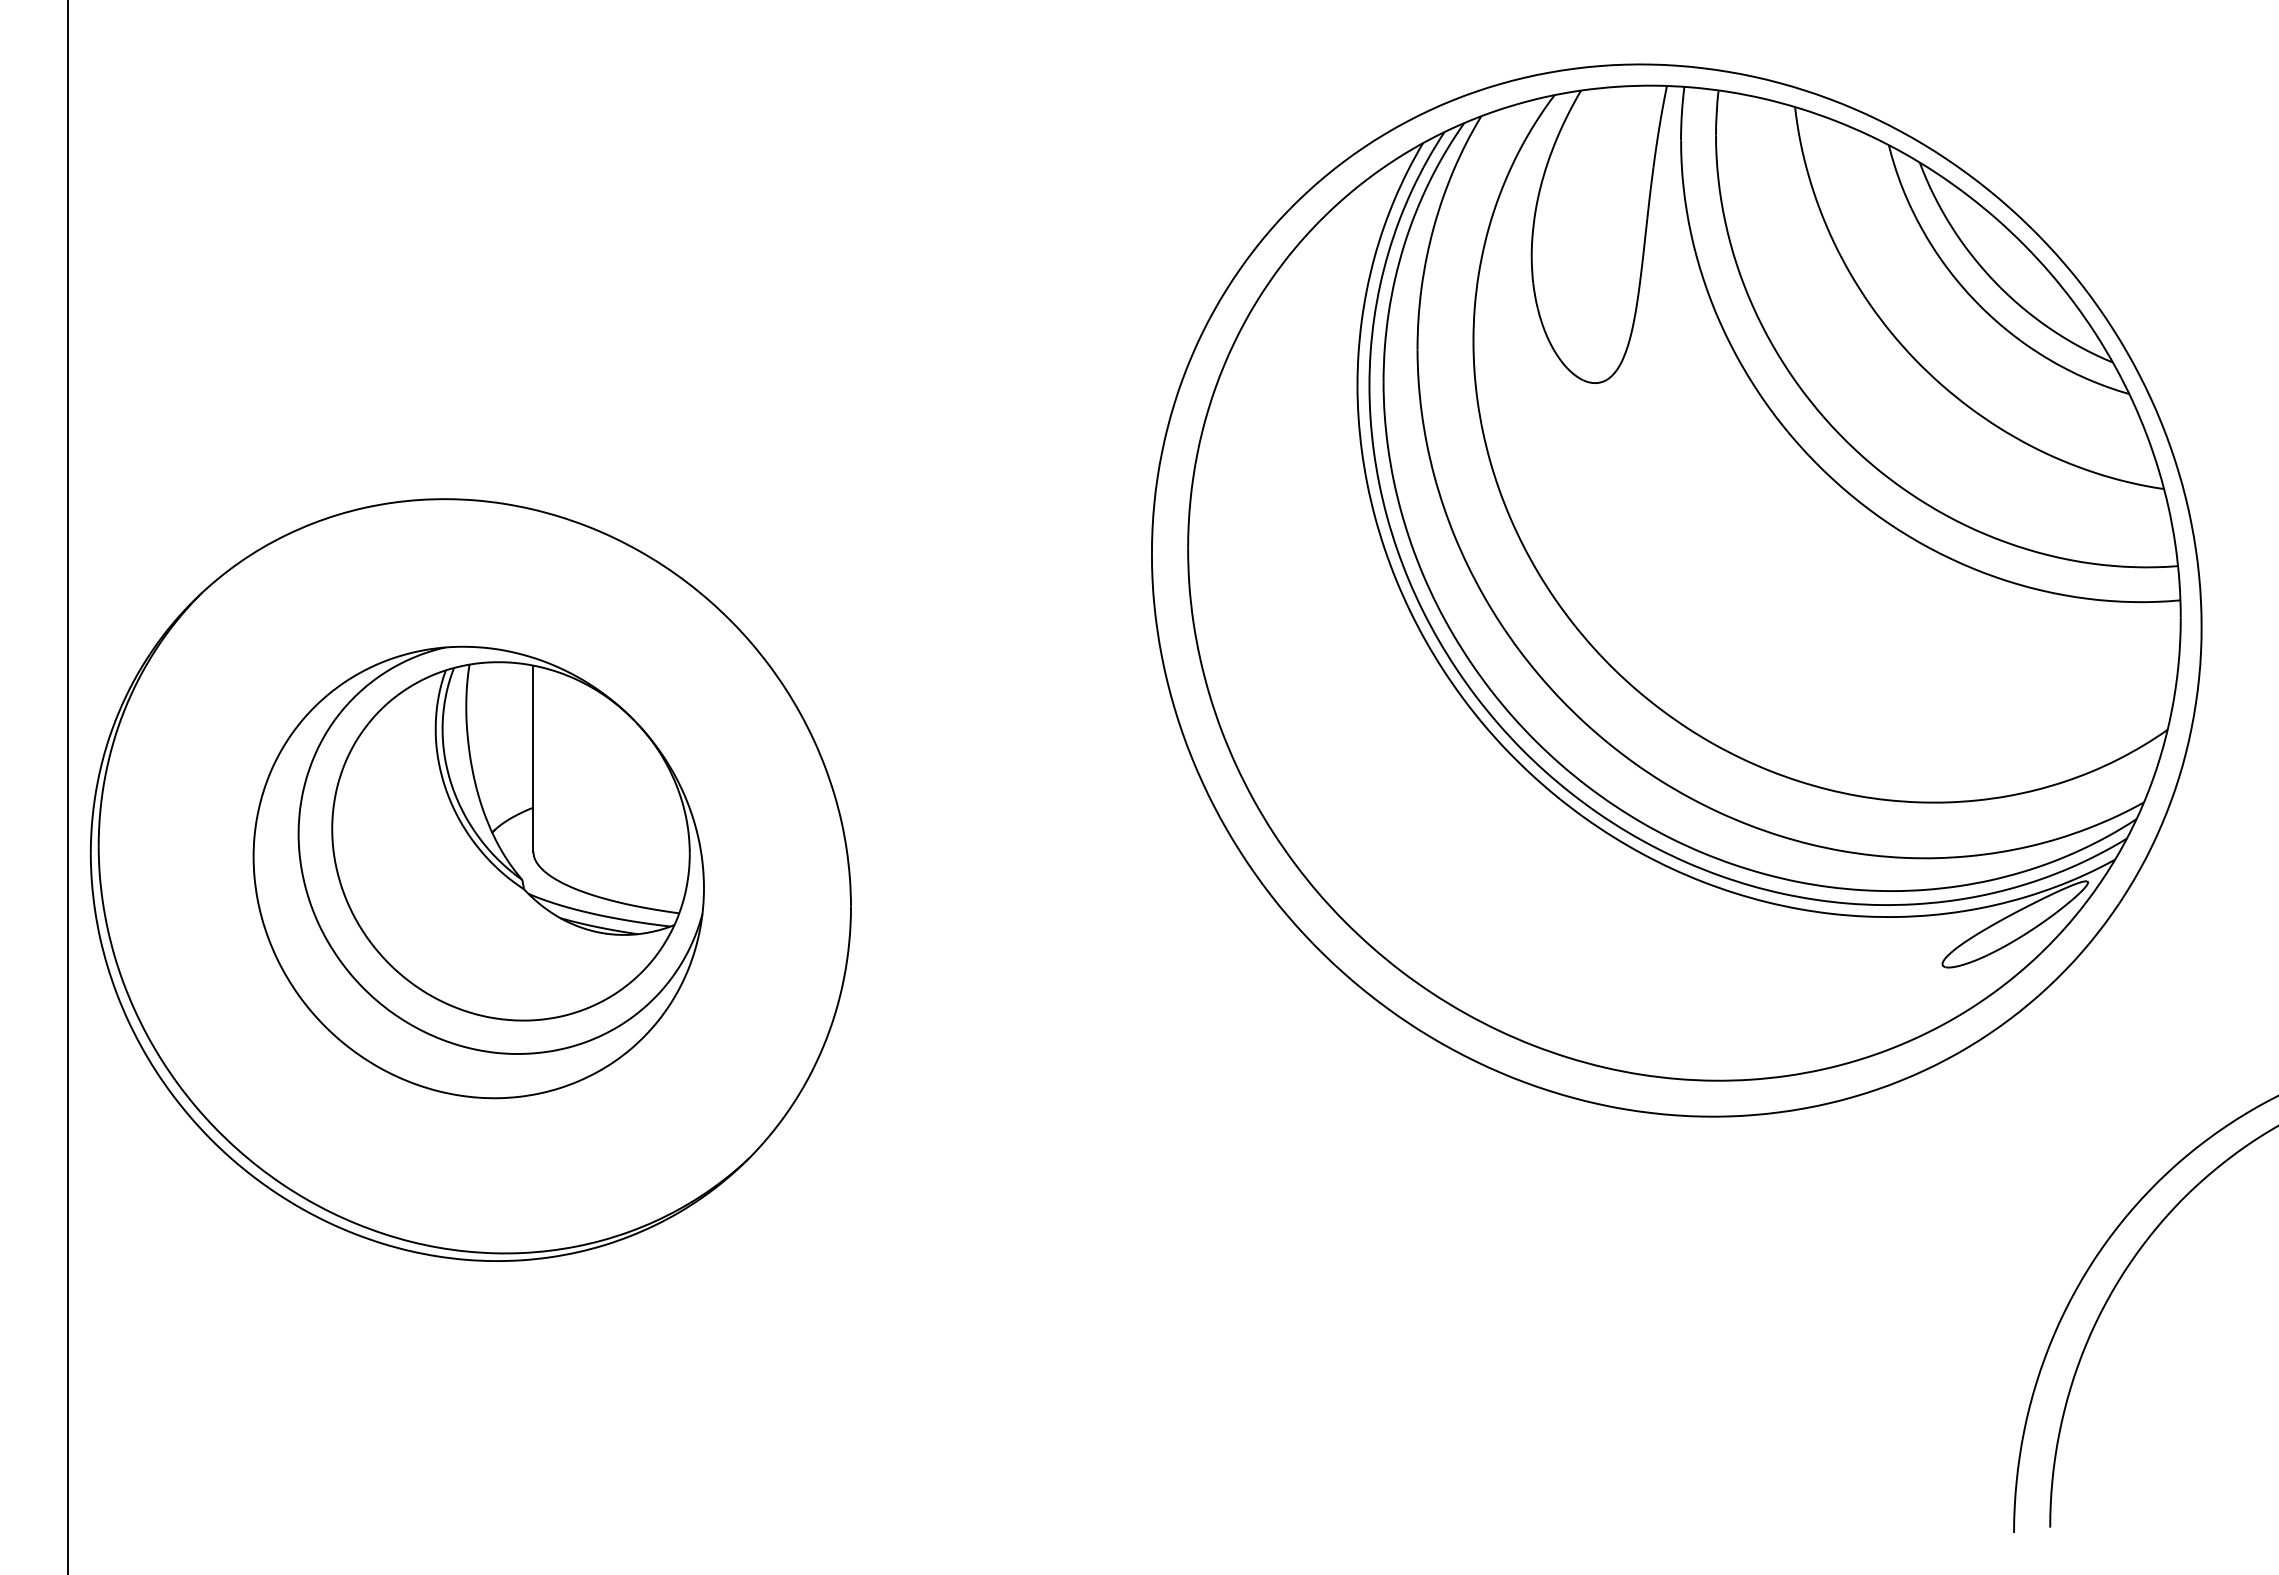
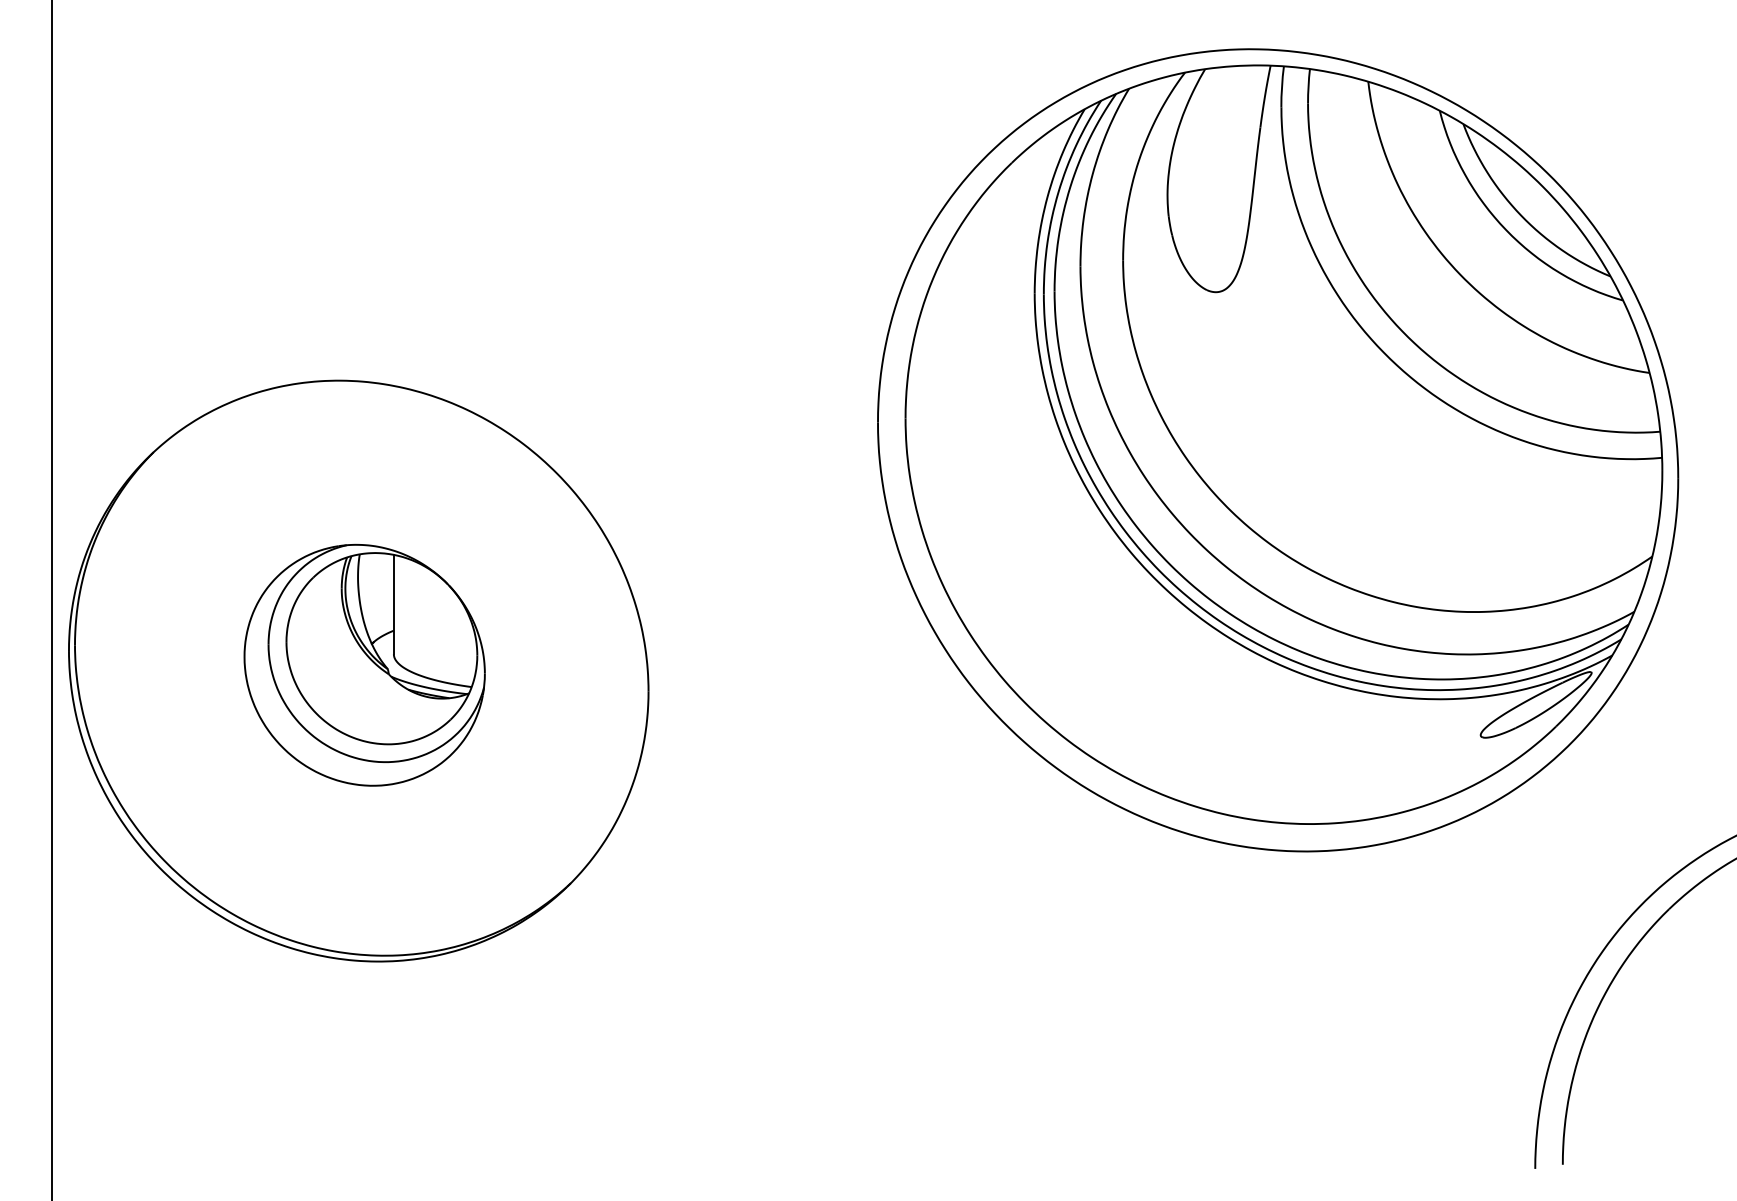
part: (478, 872) -> (364, 665), size x0.7

